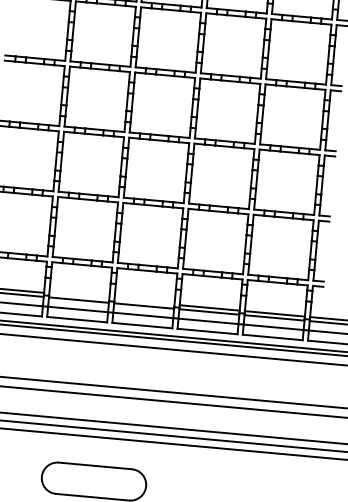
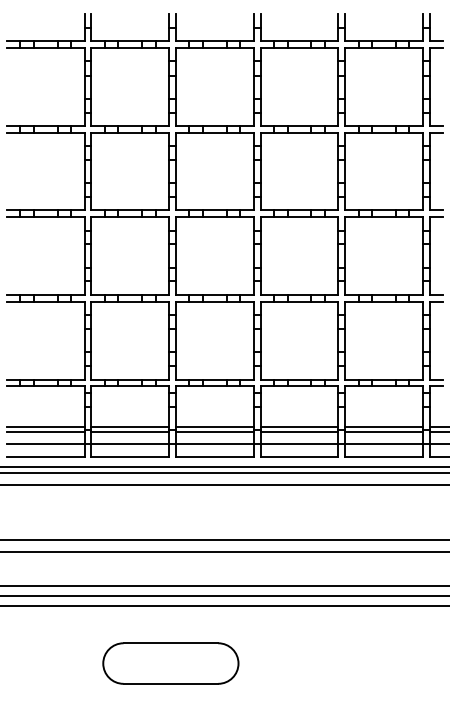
line: (79, 295) -> (130, 426), added
line: (144, 301) -> (214, 426), added

